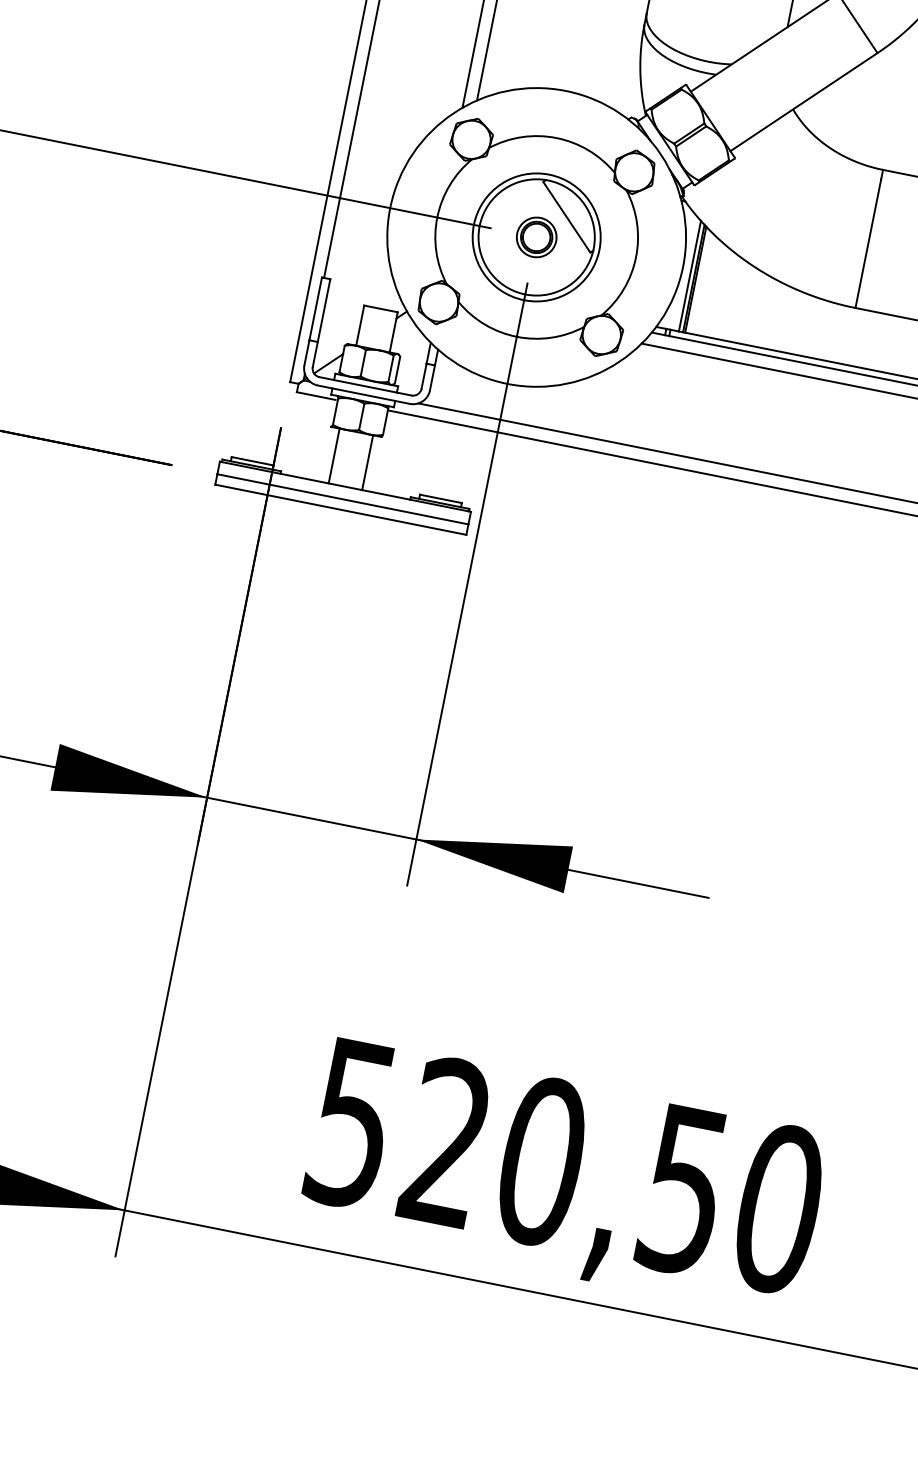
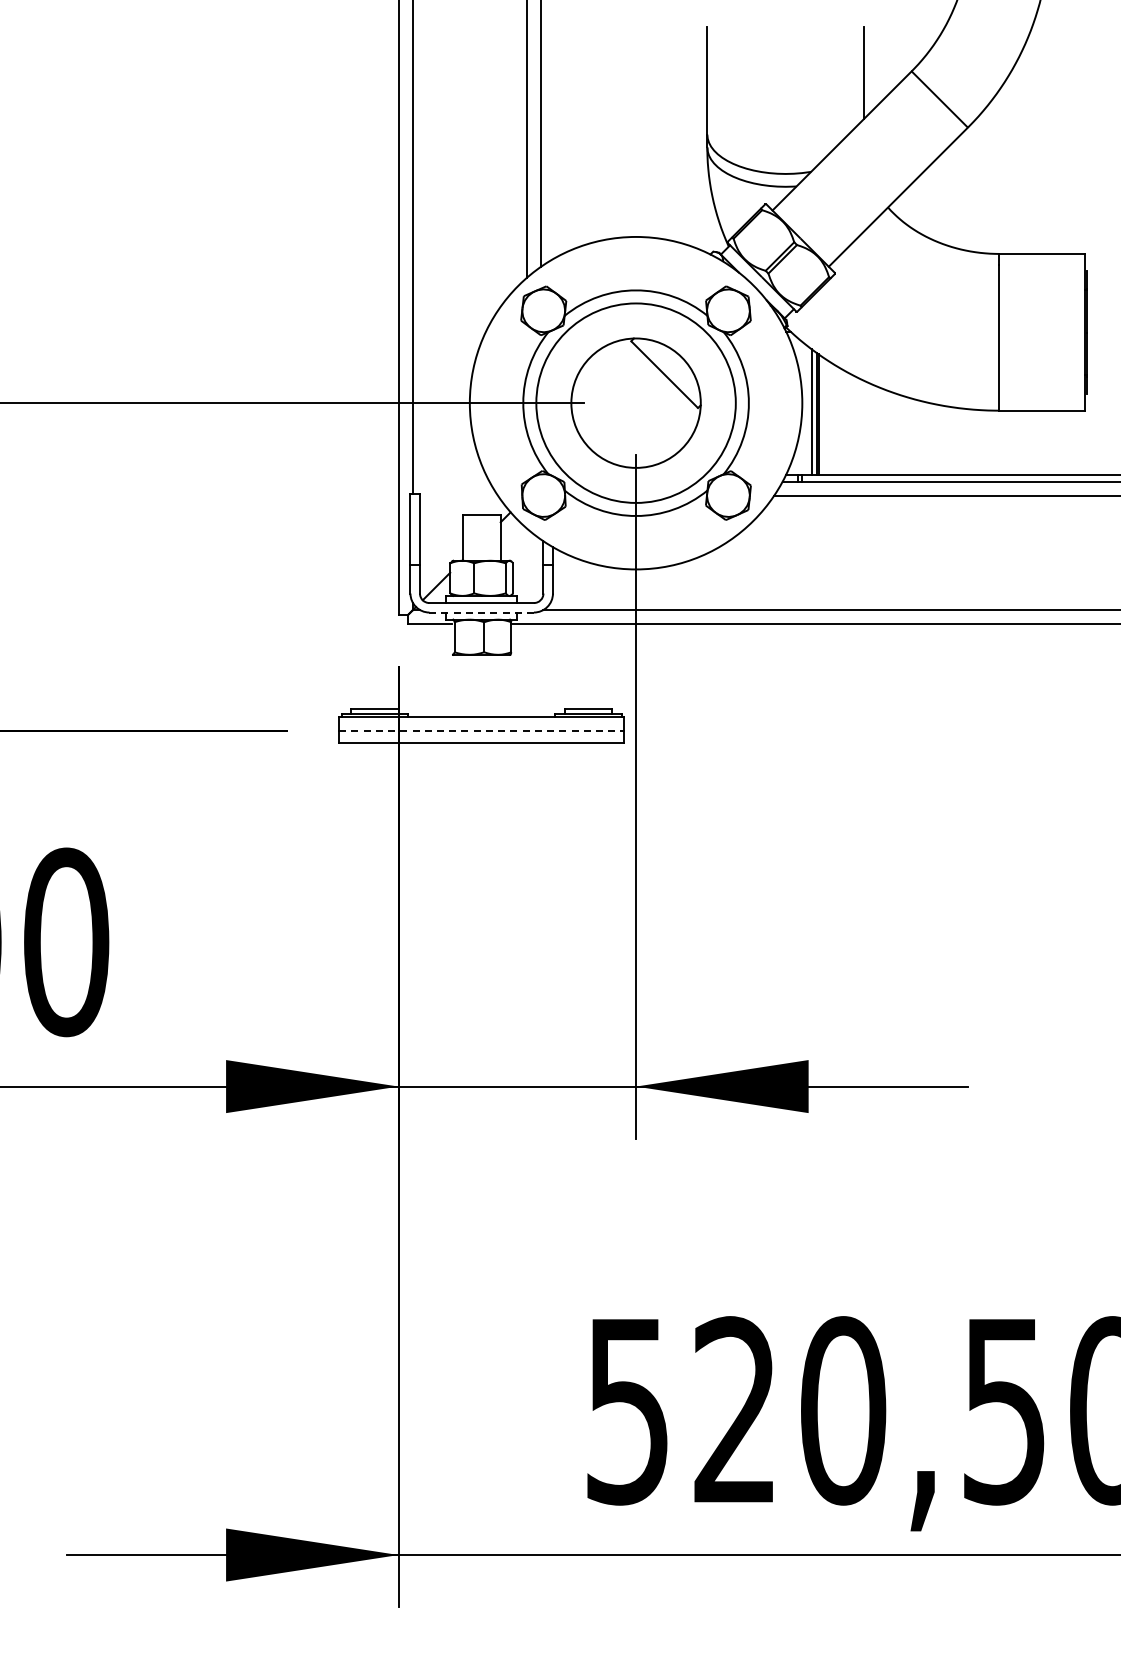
circle: (536, 236) -> (635, 402), size x1.4
part: (536, 237) -> (636, 403), removed
line: (363, 394) -> (481, 612), solid -> dashed
line: (334, 455) -> (462, 685), removed
line: (367, 462) -> (500, 685), removed
line: (343, 499) -> (482, 731), solid -> dashed

